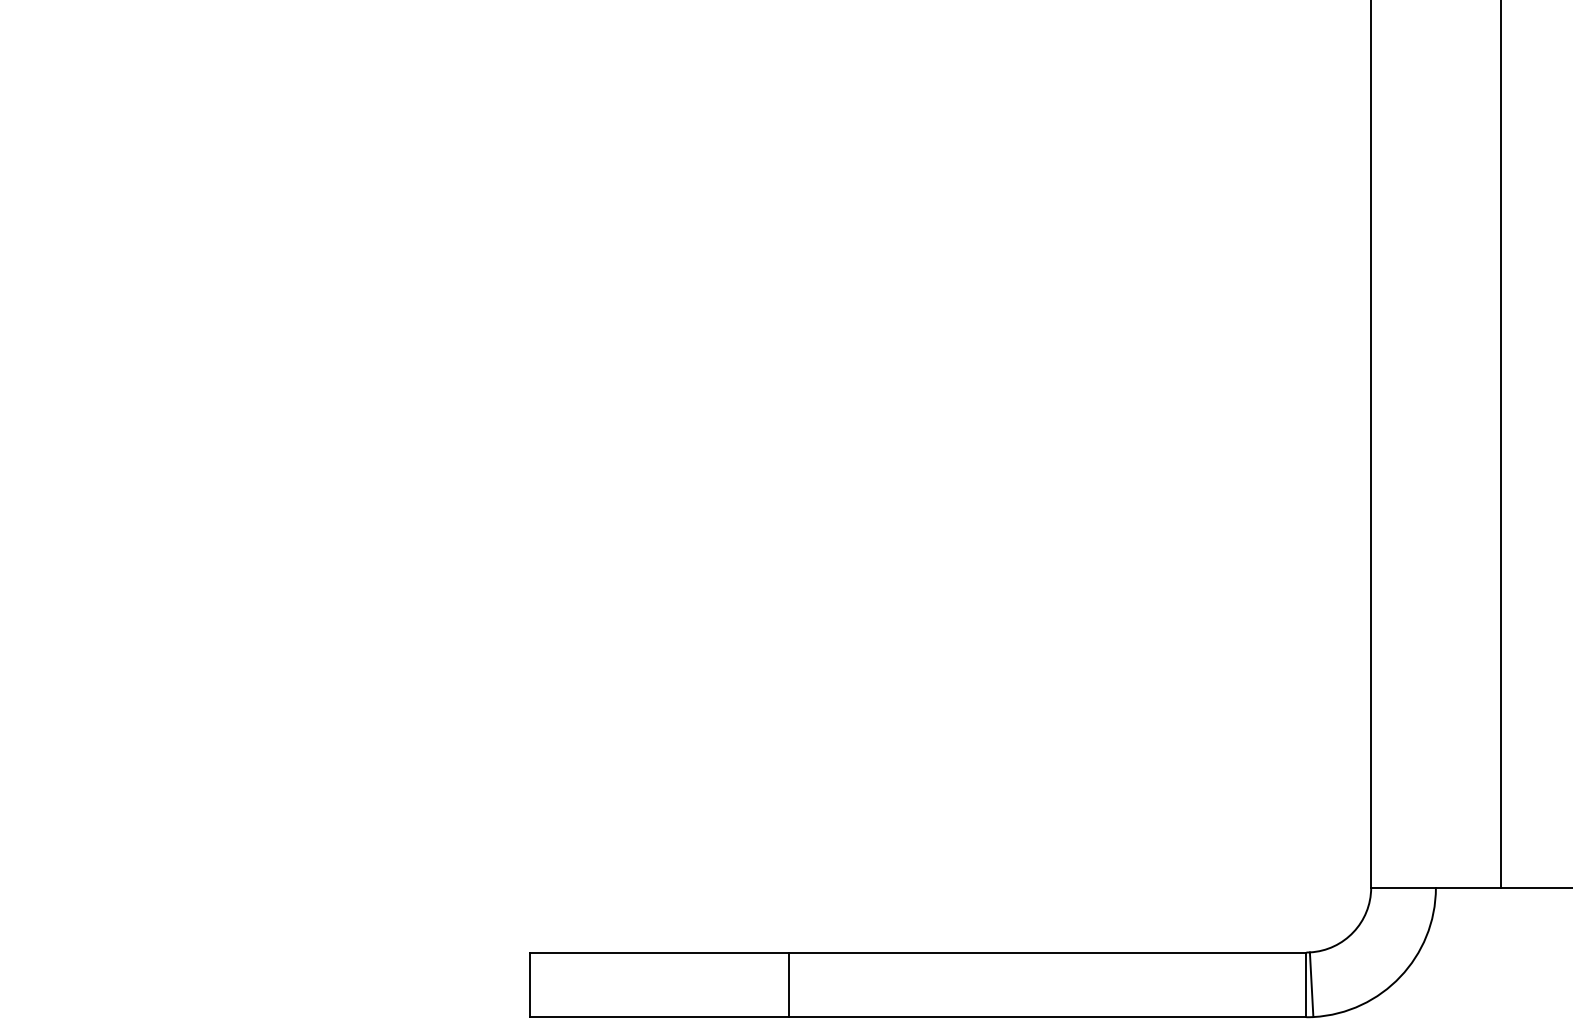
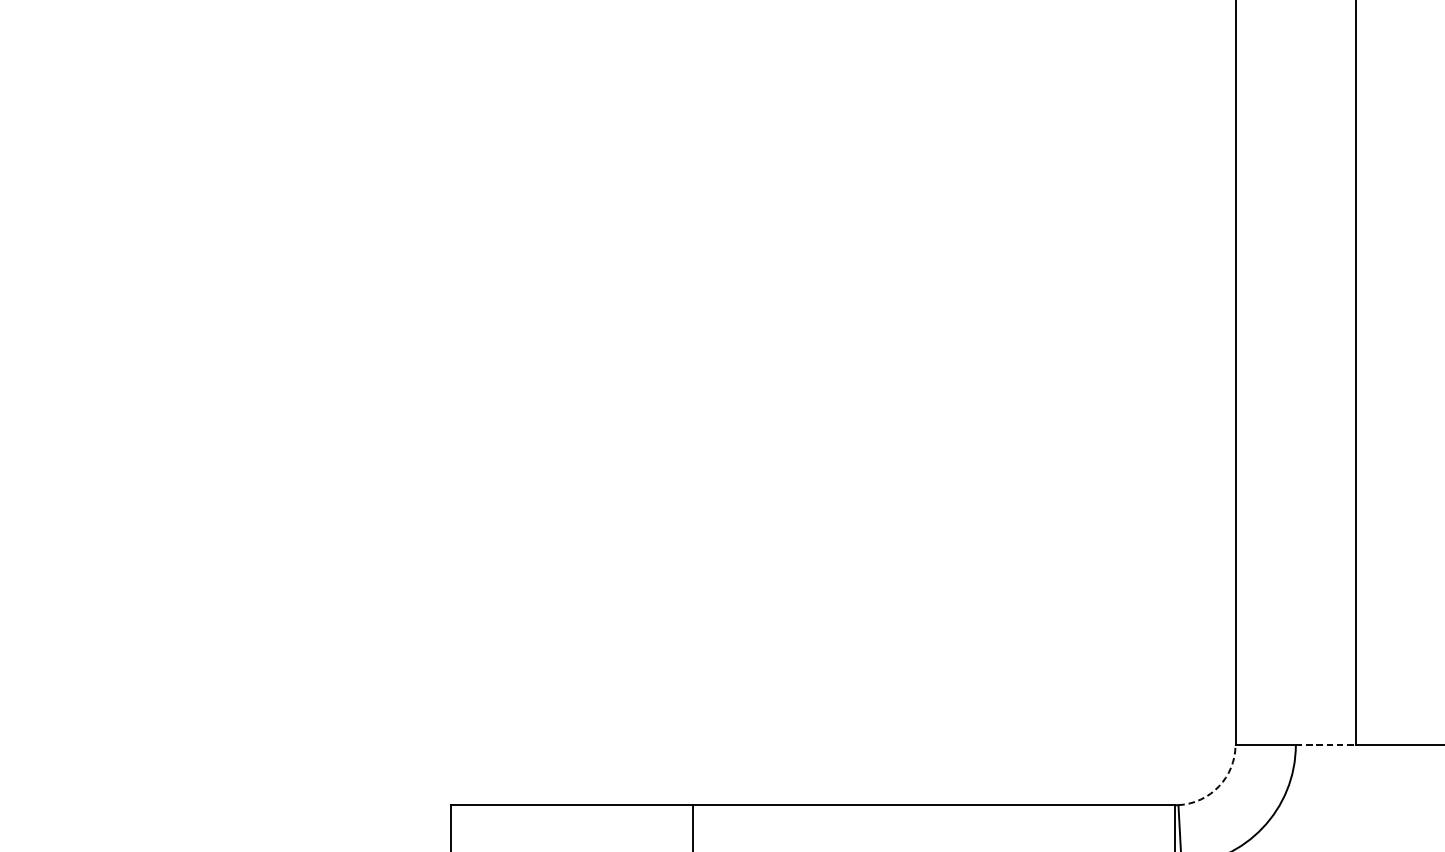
line: (1468, 887) -> (1326, 744), solid -> dashed
arc: (1353, 932) -> (1219, 786), solid -> dashed

